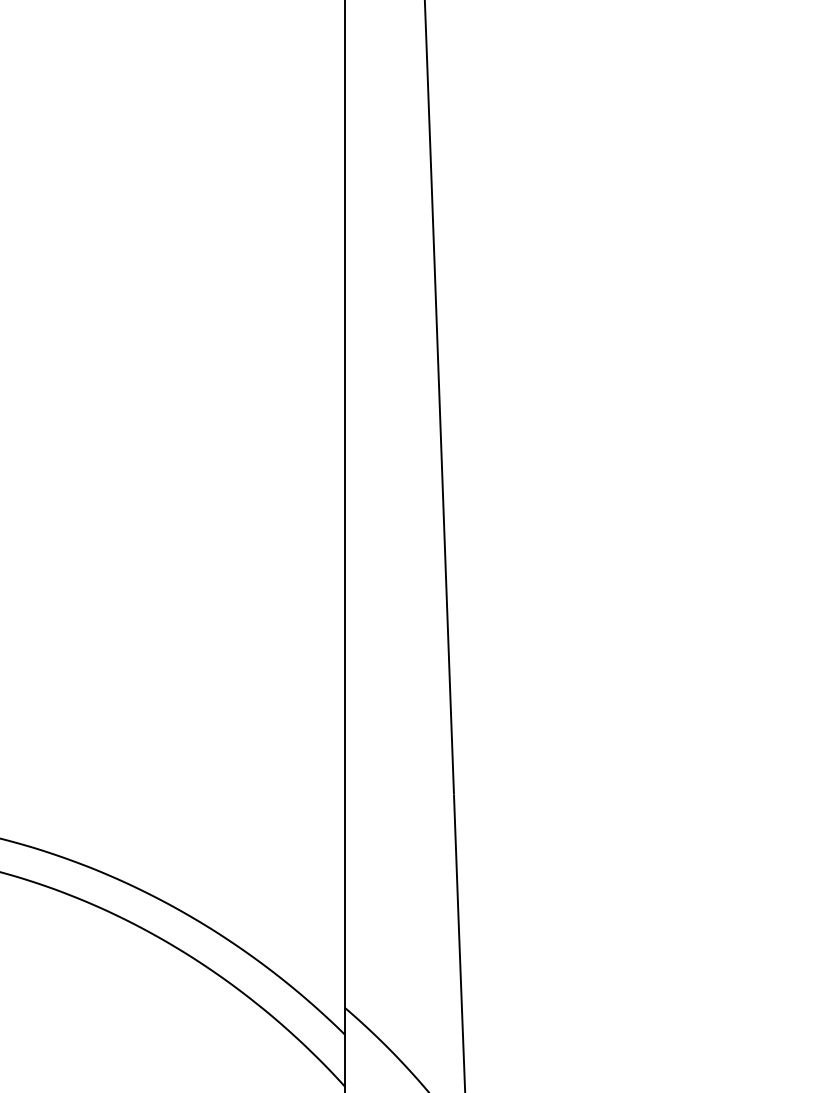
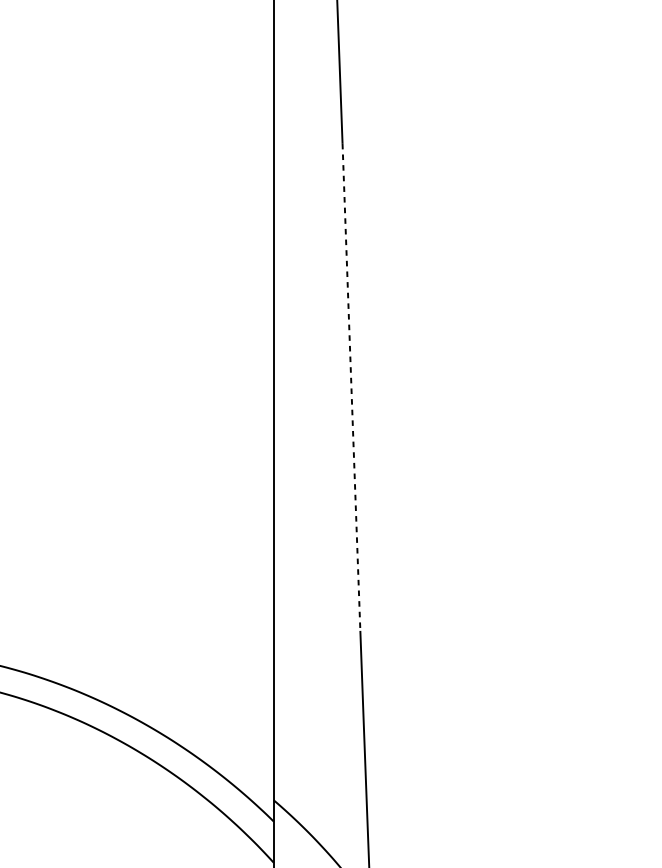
line: (442, 488) -> (351, 387), solid -> dashed

